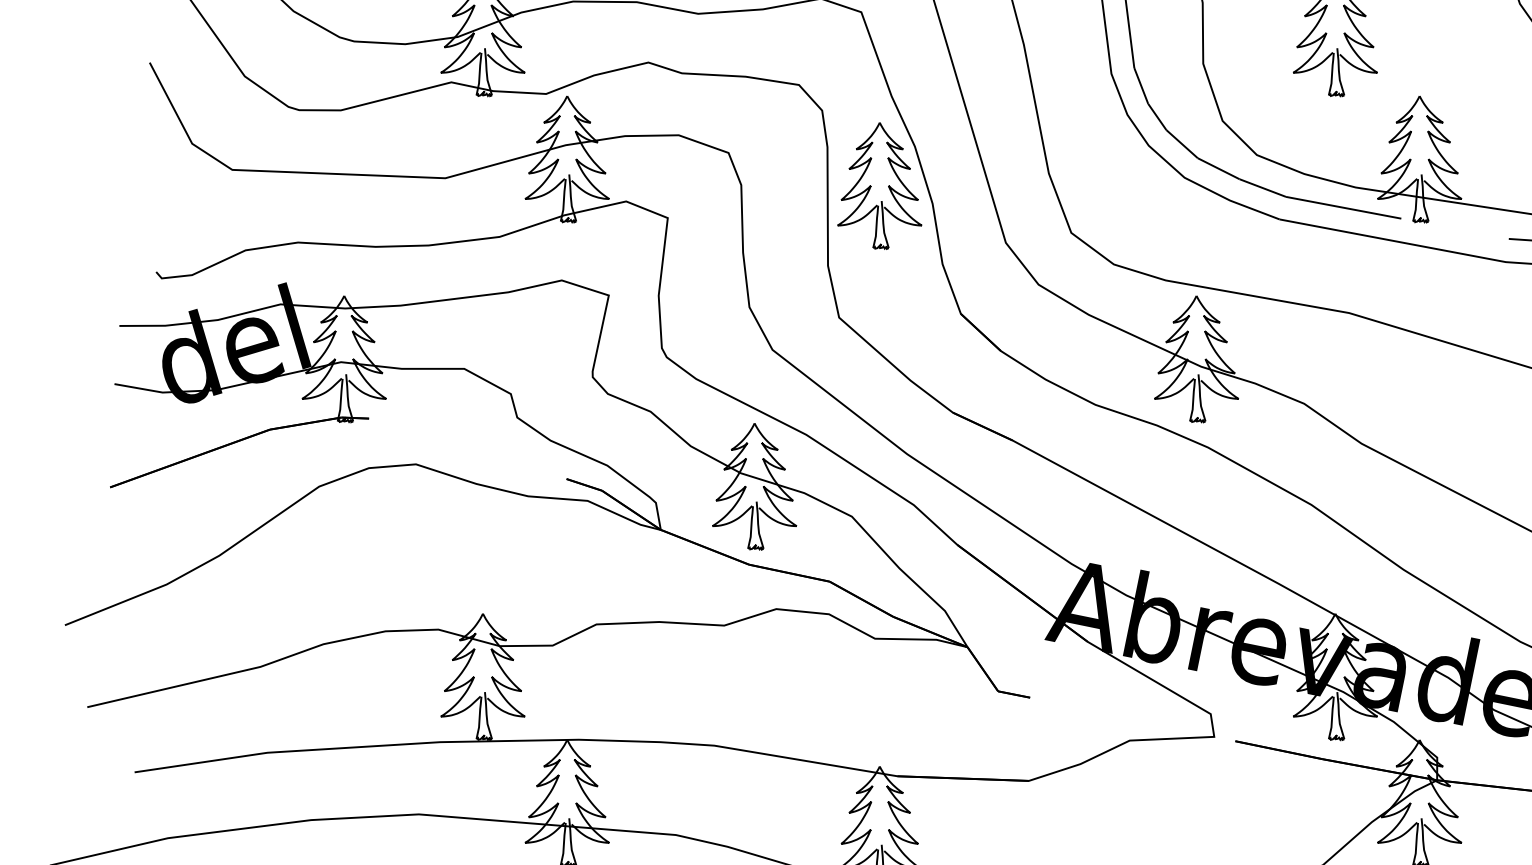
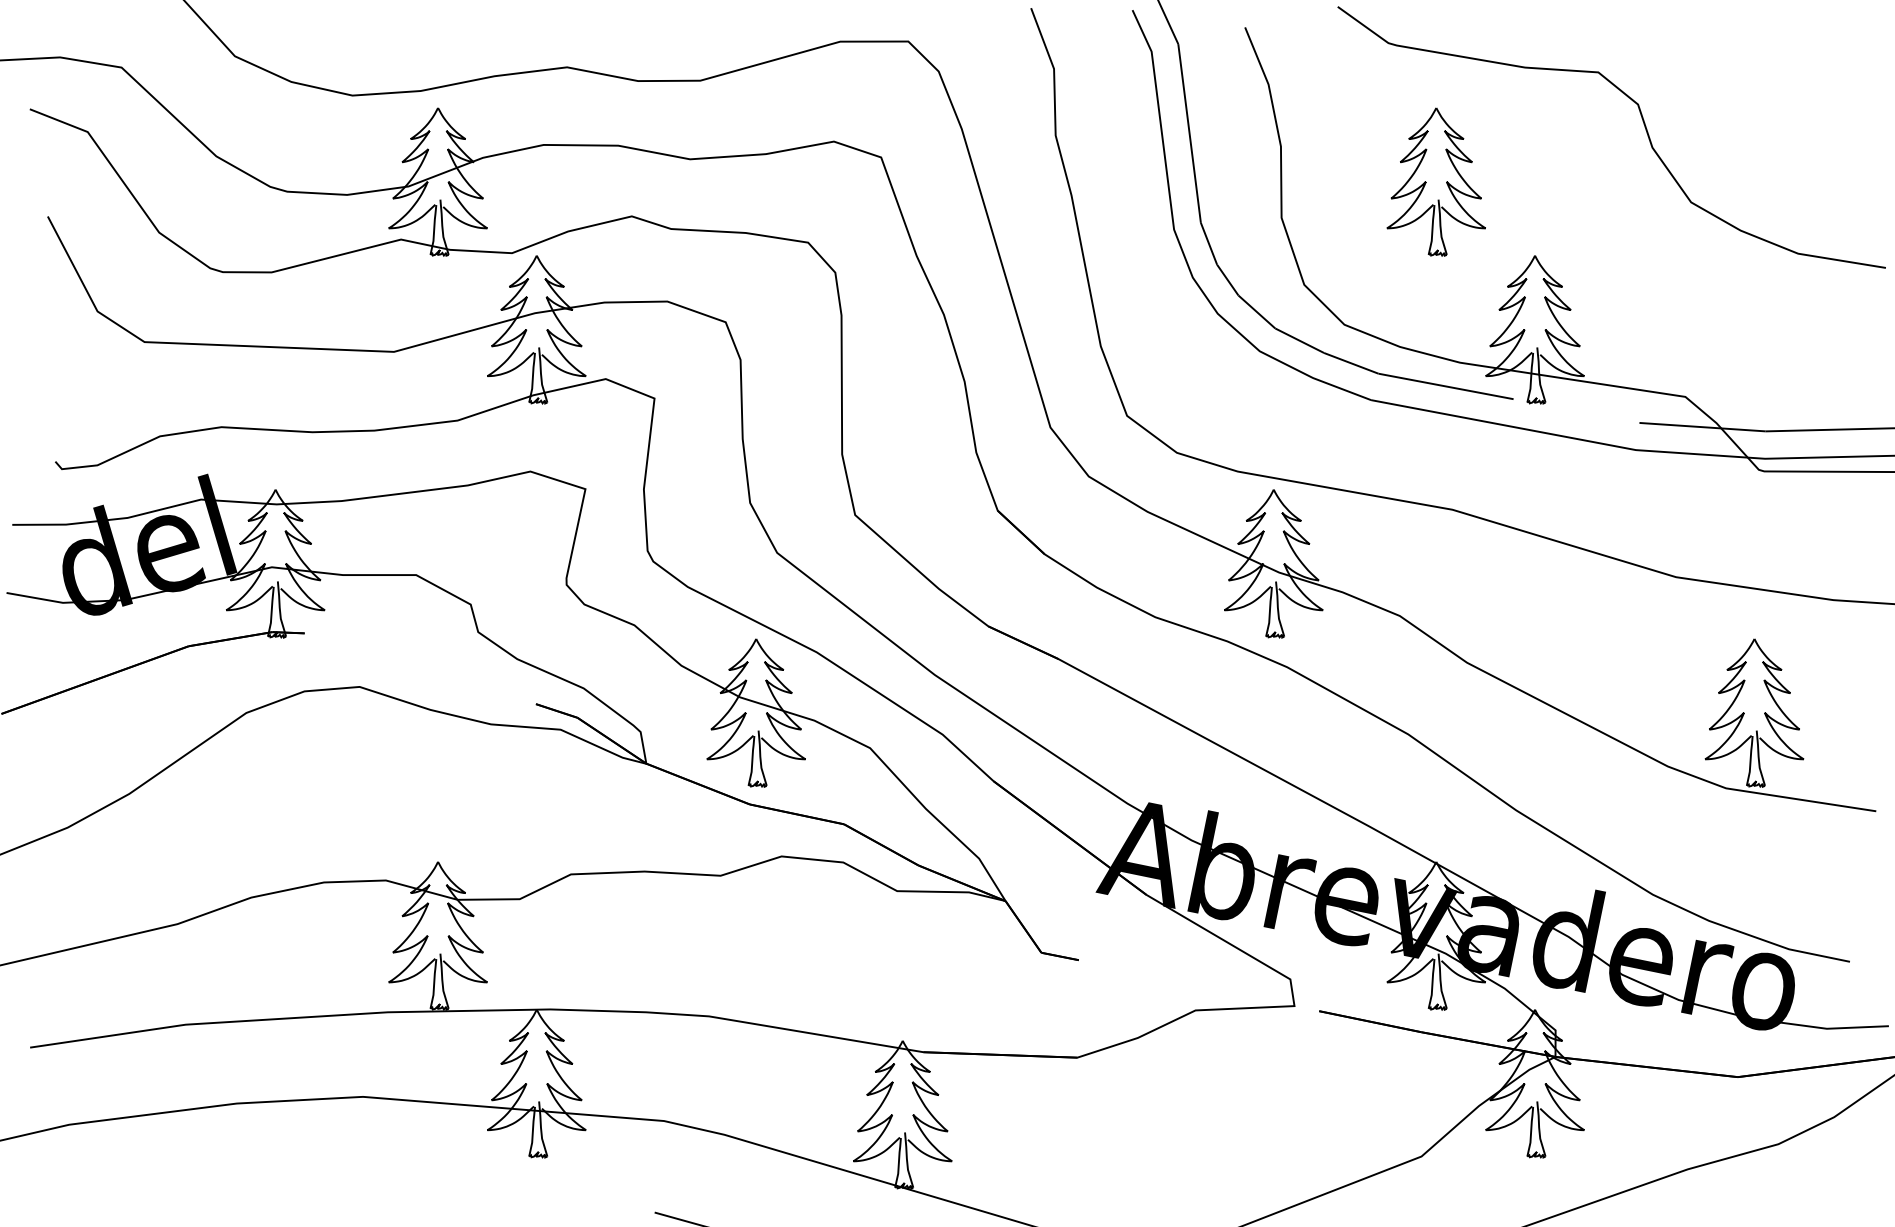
part: (879, 185) -> (902, 360), removed

